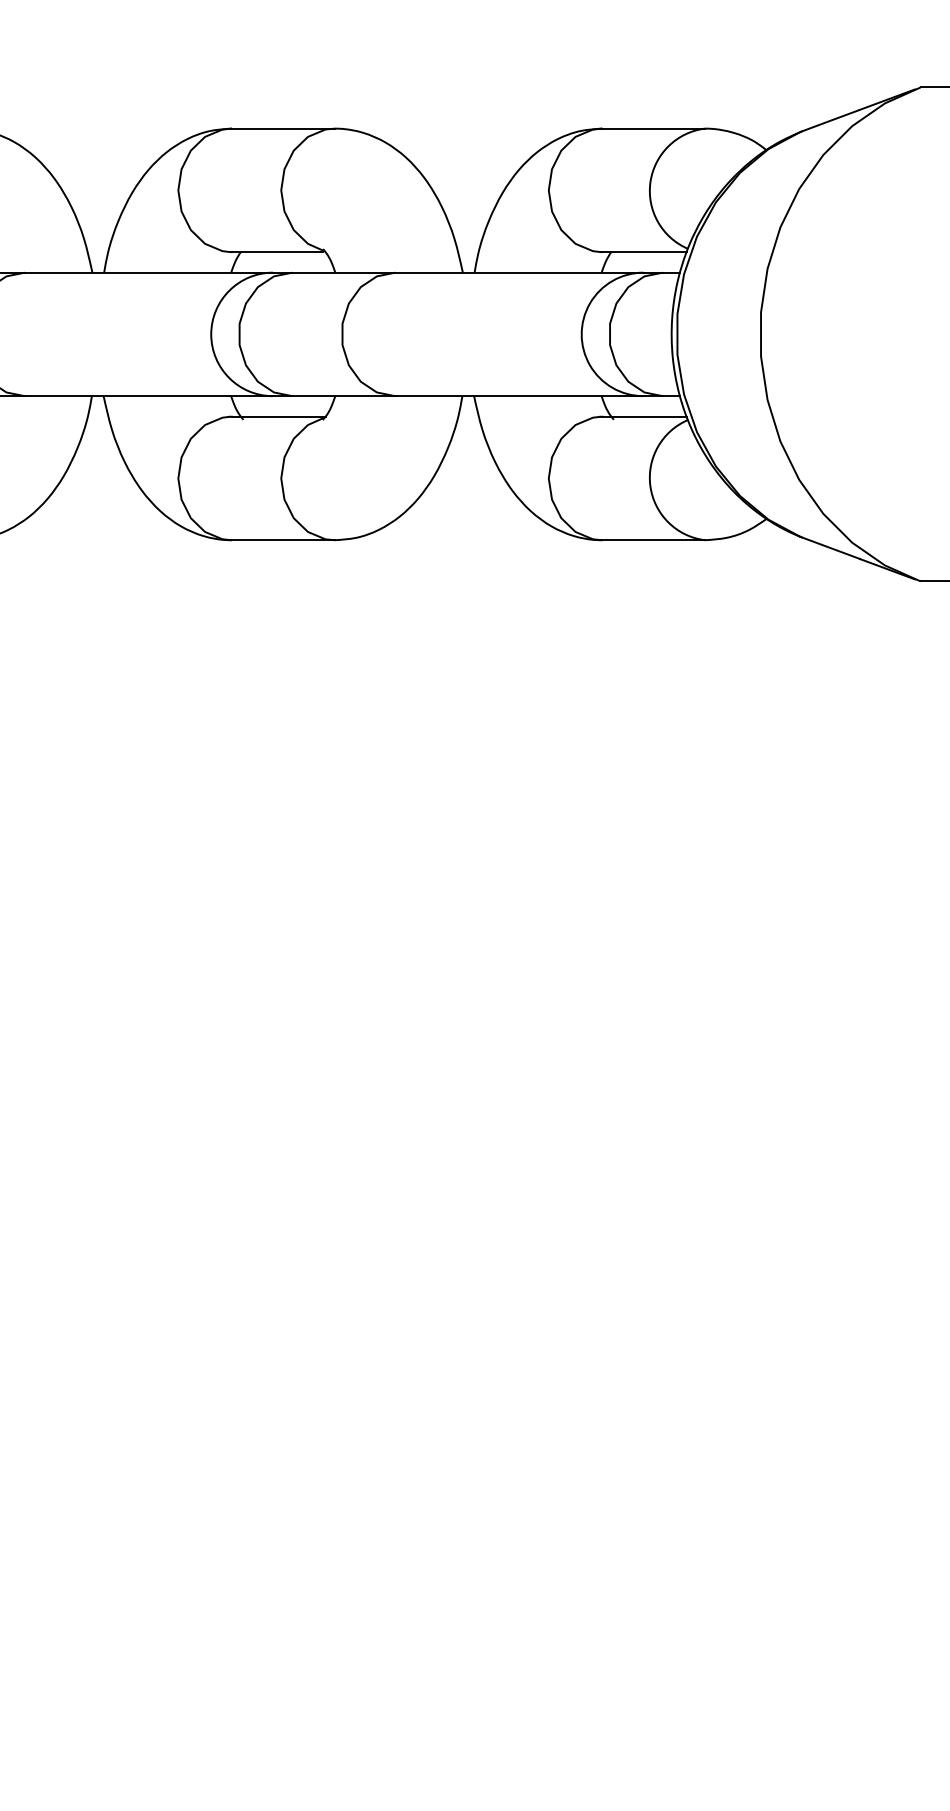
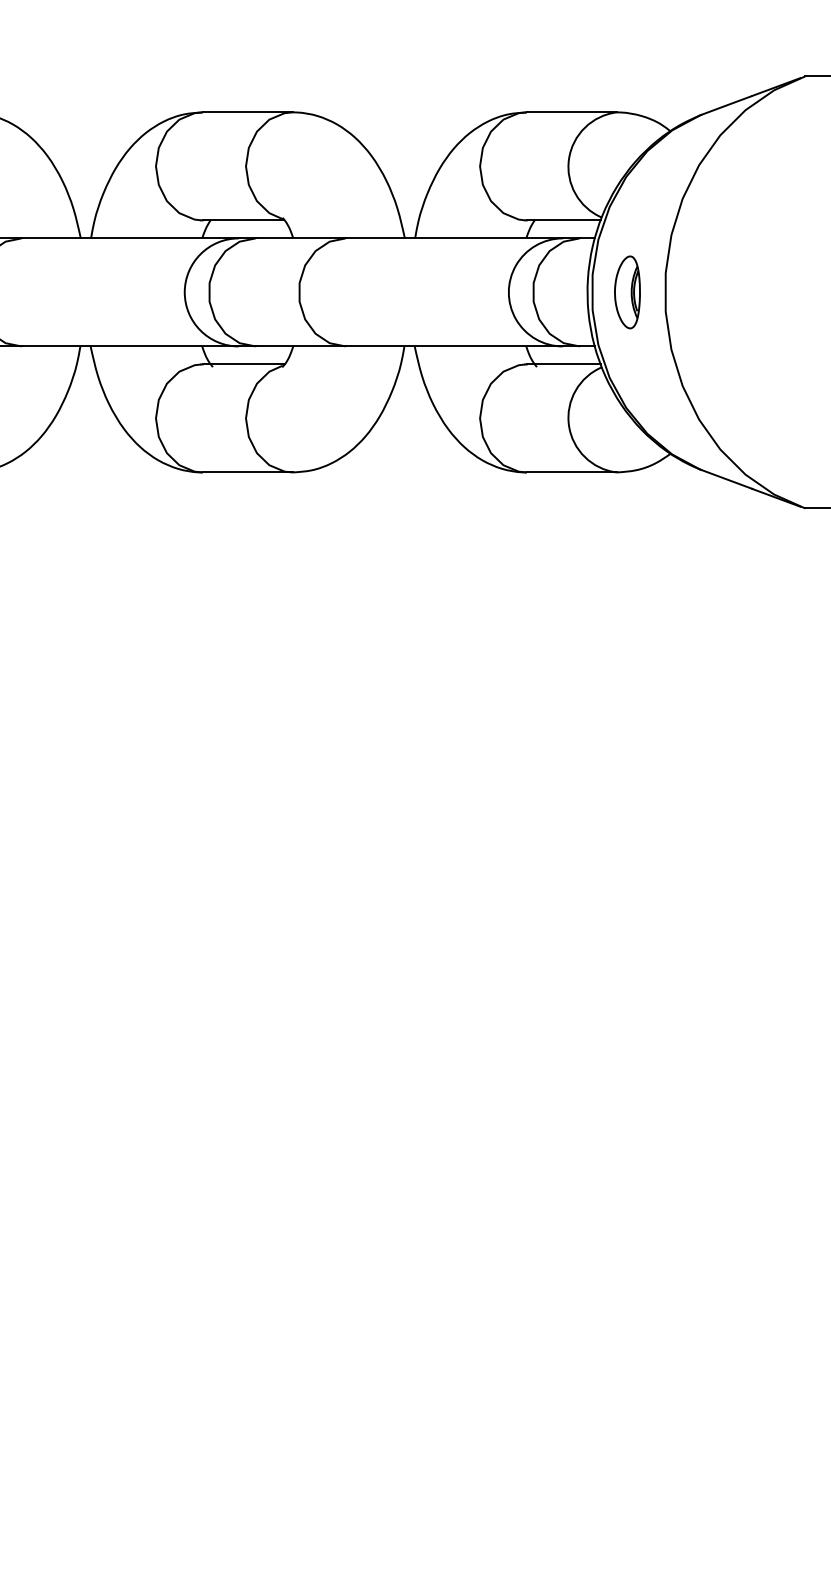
part: (717, 334) -> (627, 292), added

